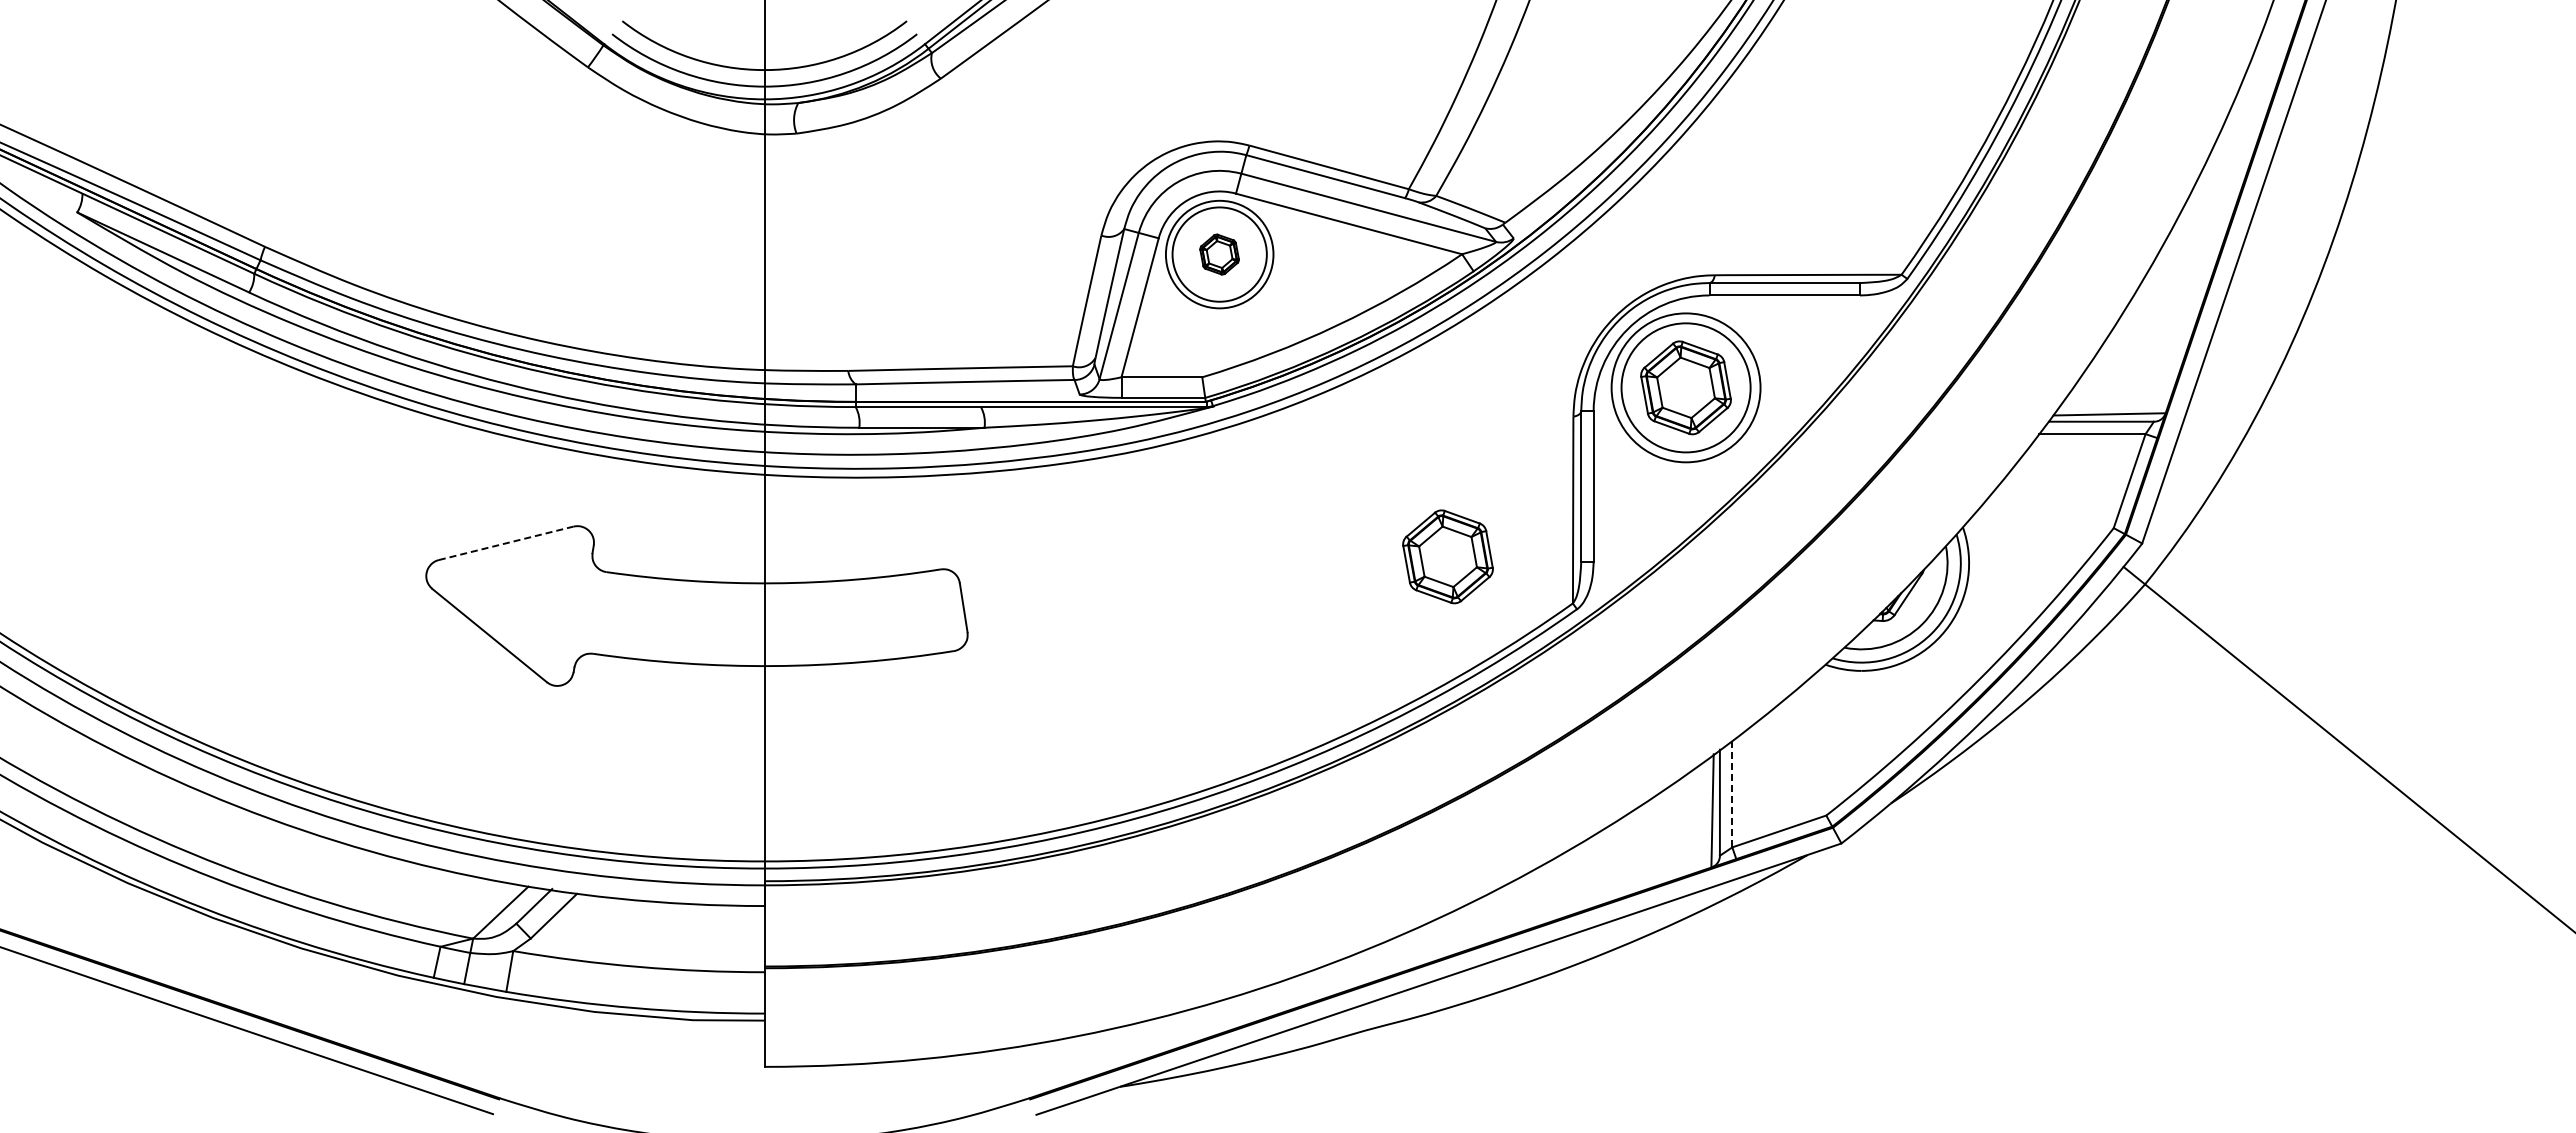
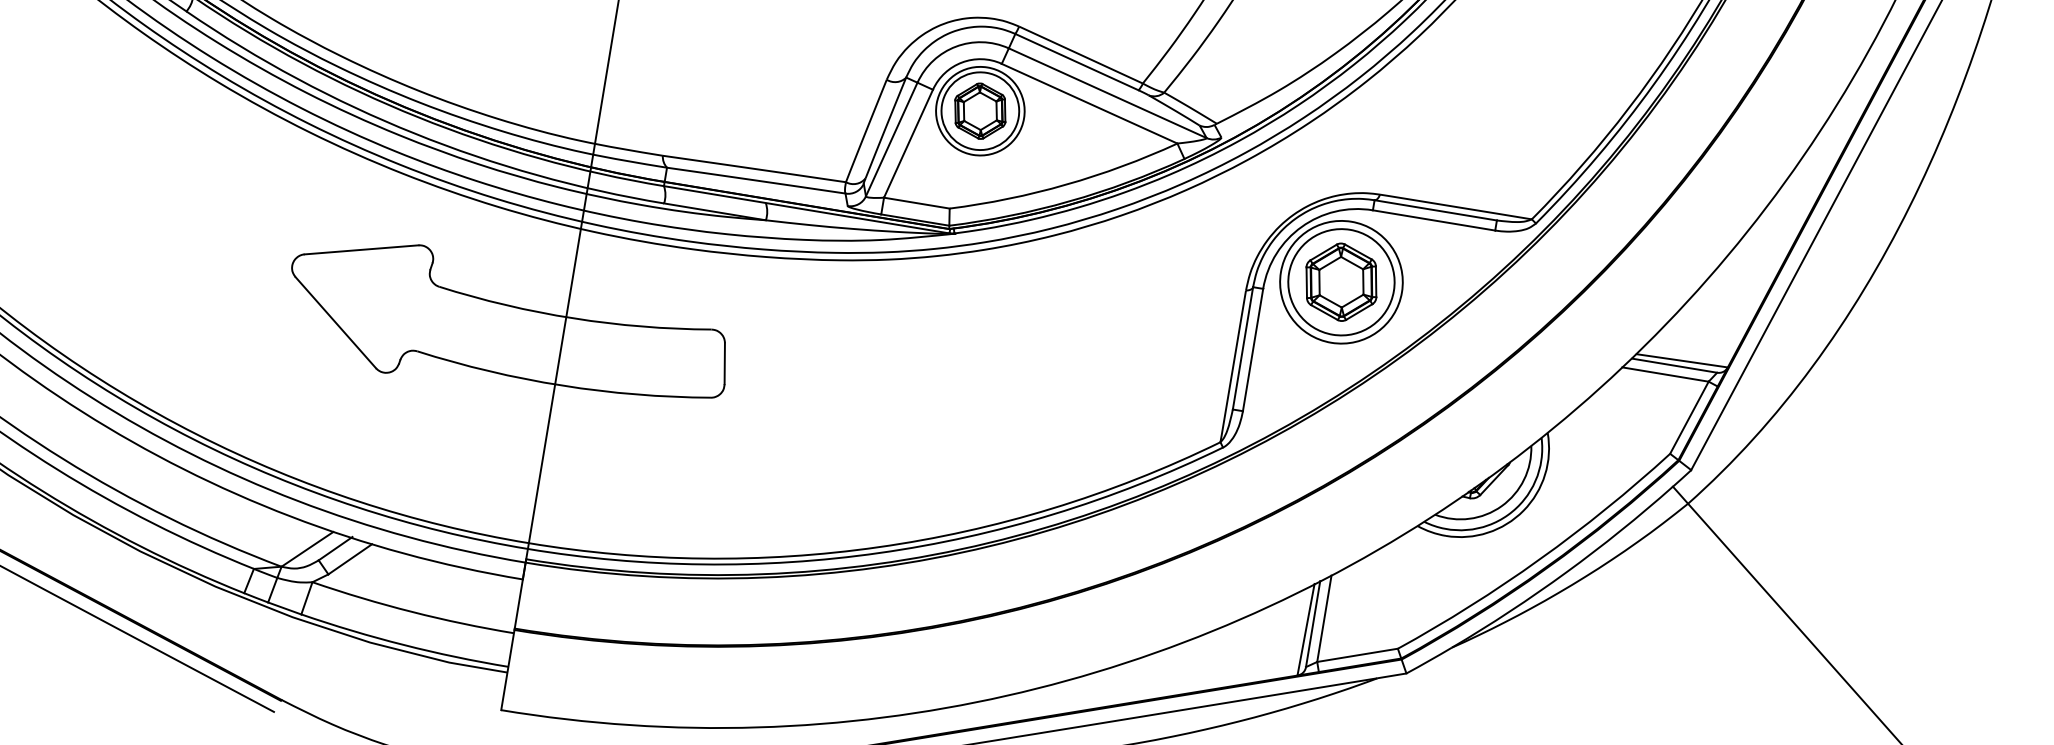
part: (1219, 254) -> (980, 111), size x1.67
line: (506, 543) -> (361, 250), dashed -> solid
part: (1447, 556) -> (1124, 387), removed
line: (1732, 794) -> (1324, 619), dashed -> solid

